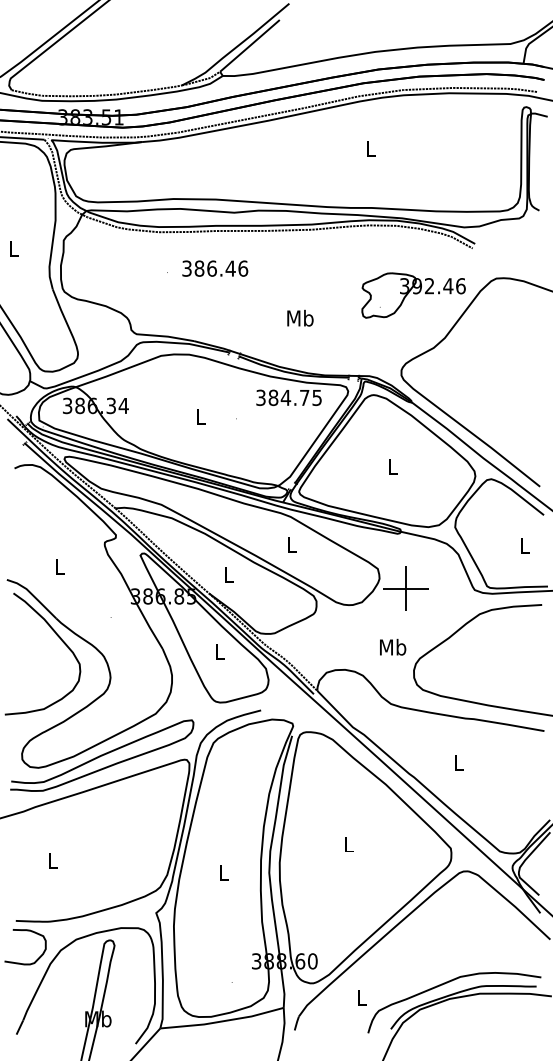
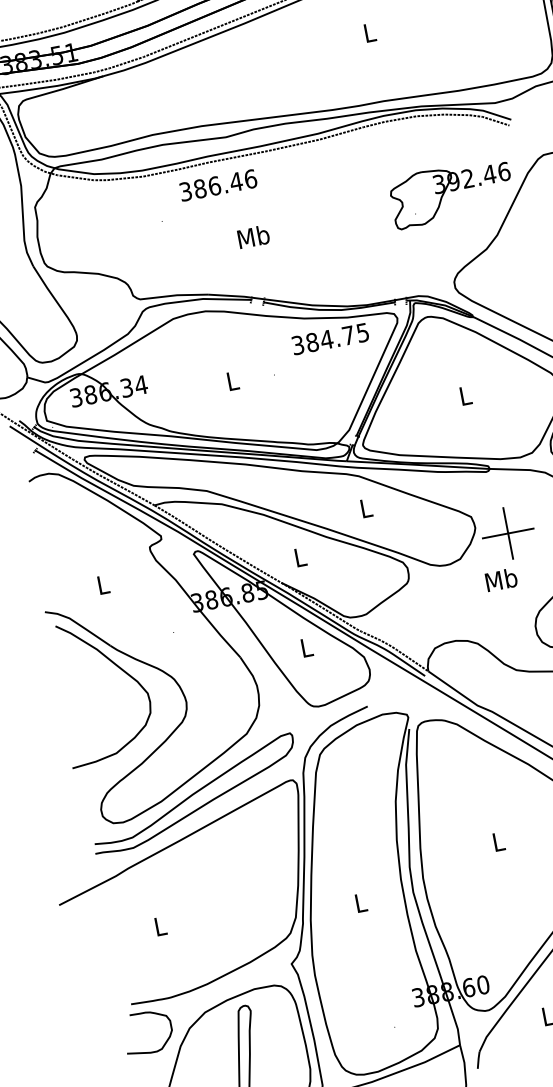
text: (215, 268) -> (218, 185), moved
text: (300, 317) -> (253, 235), moved
text: (393, 646) -> (501, 578), moved

